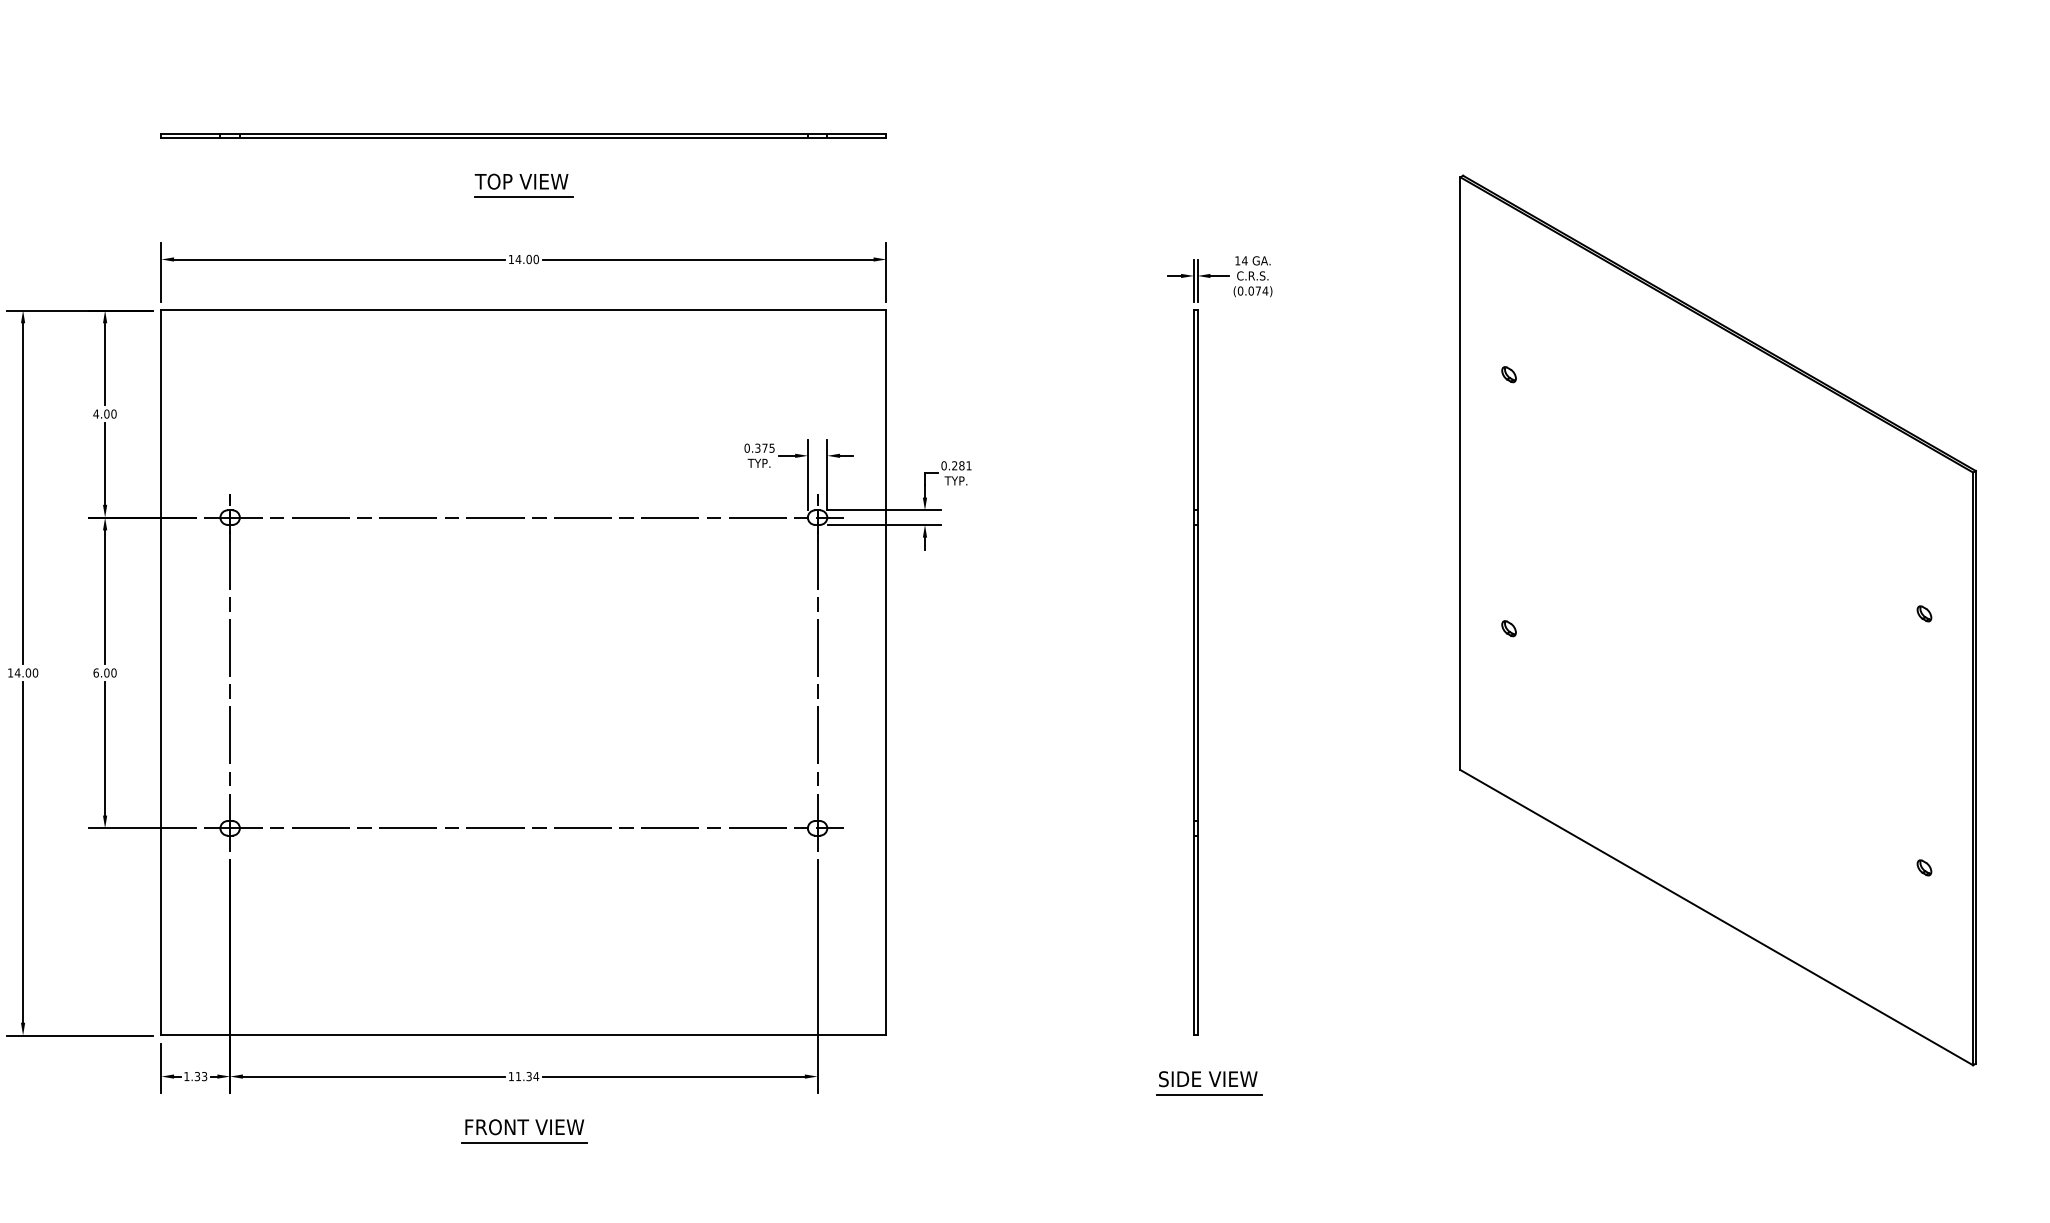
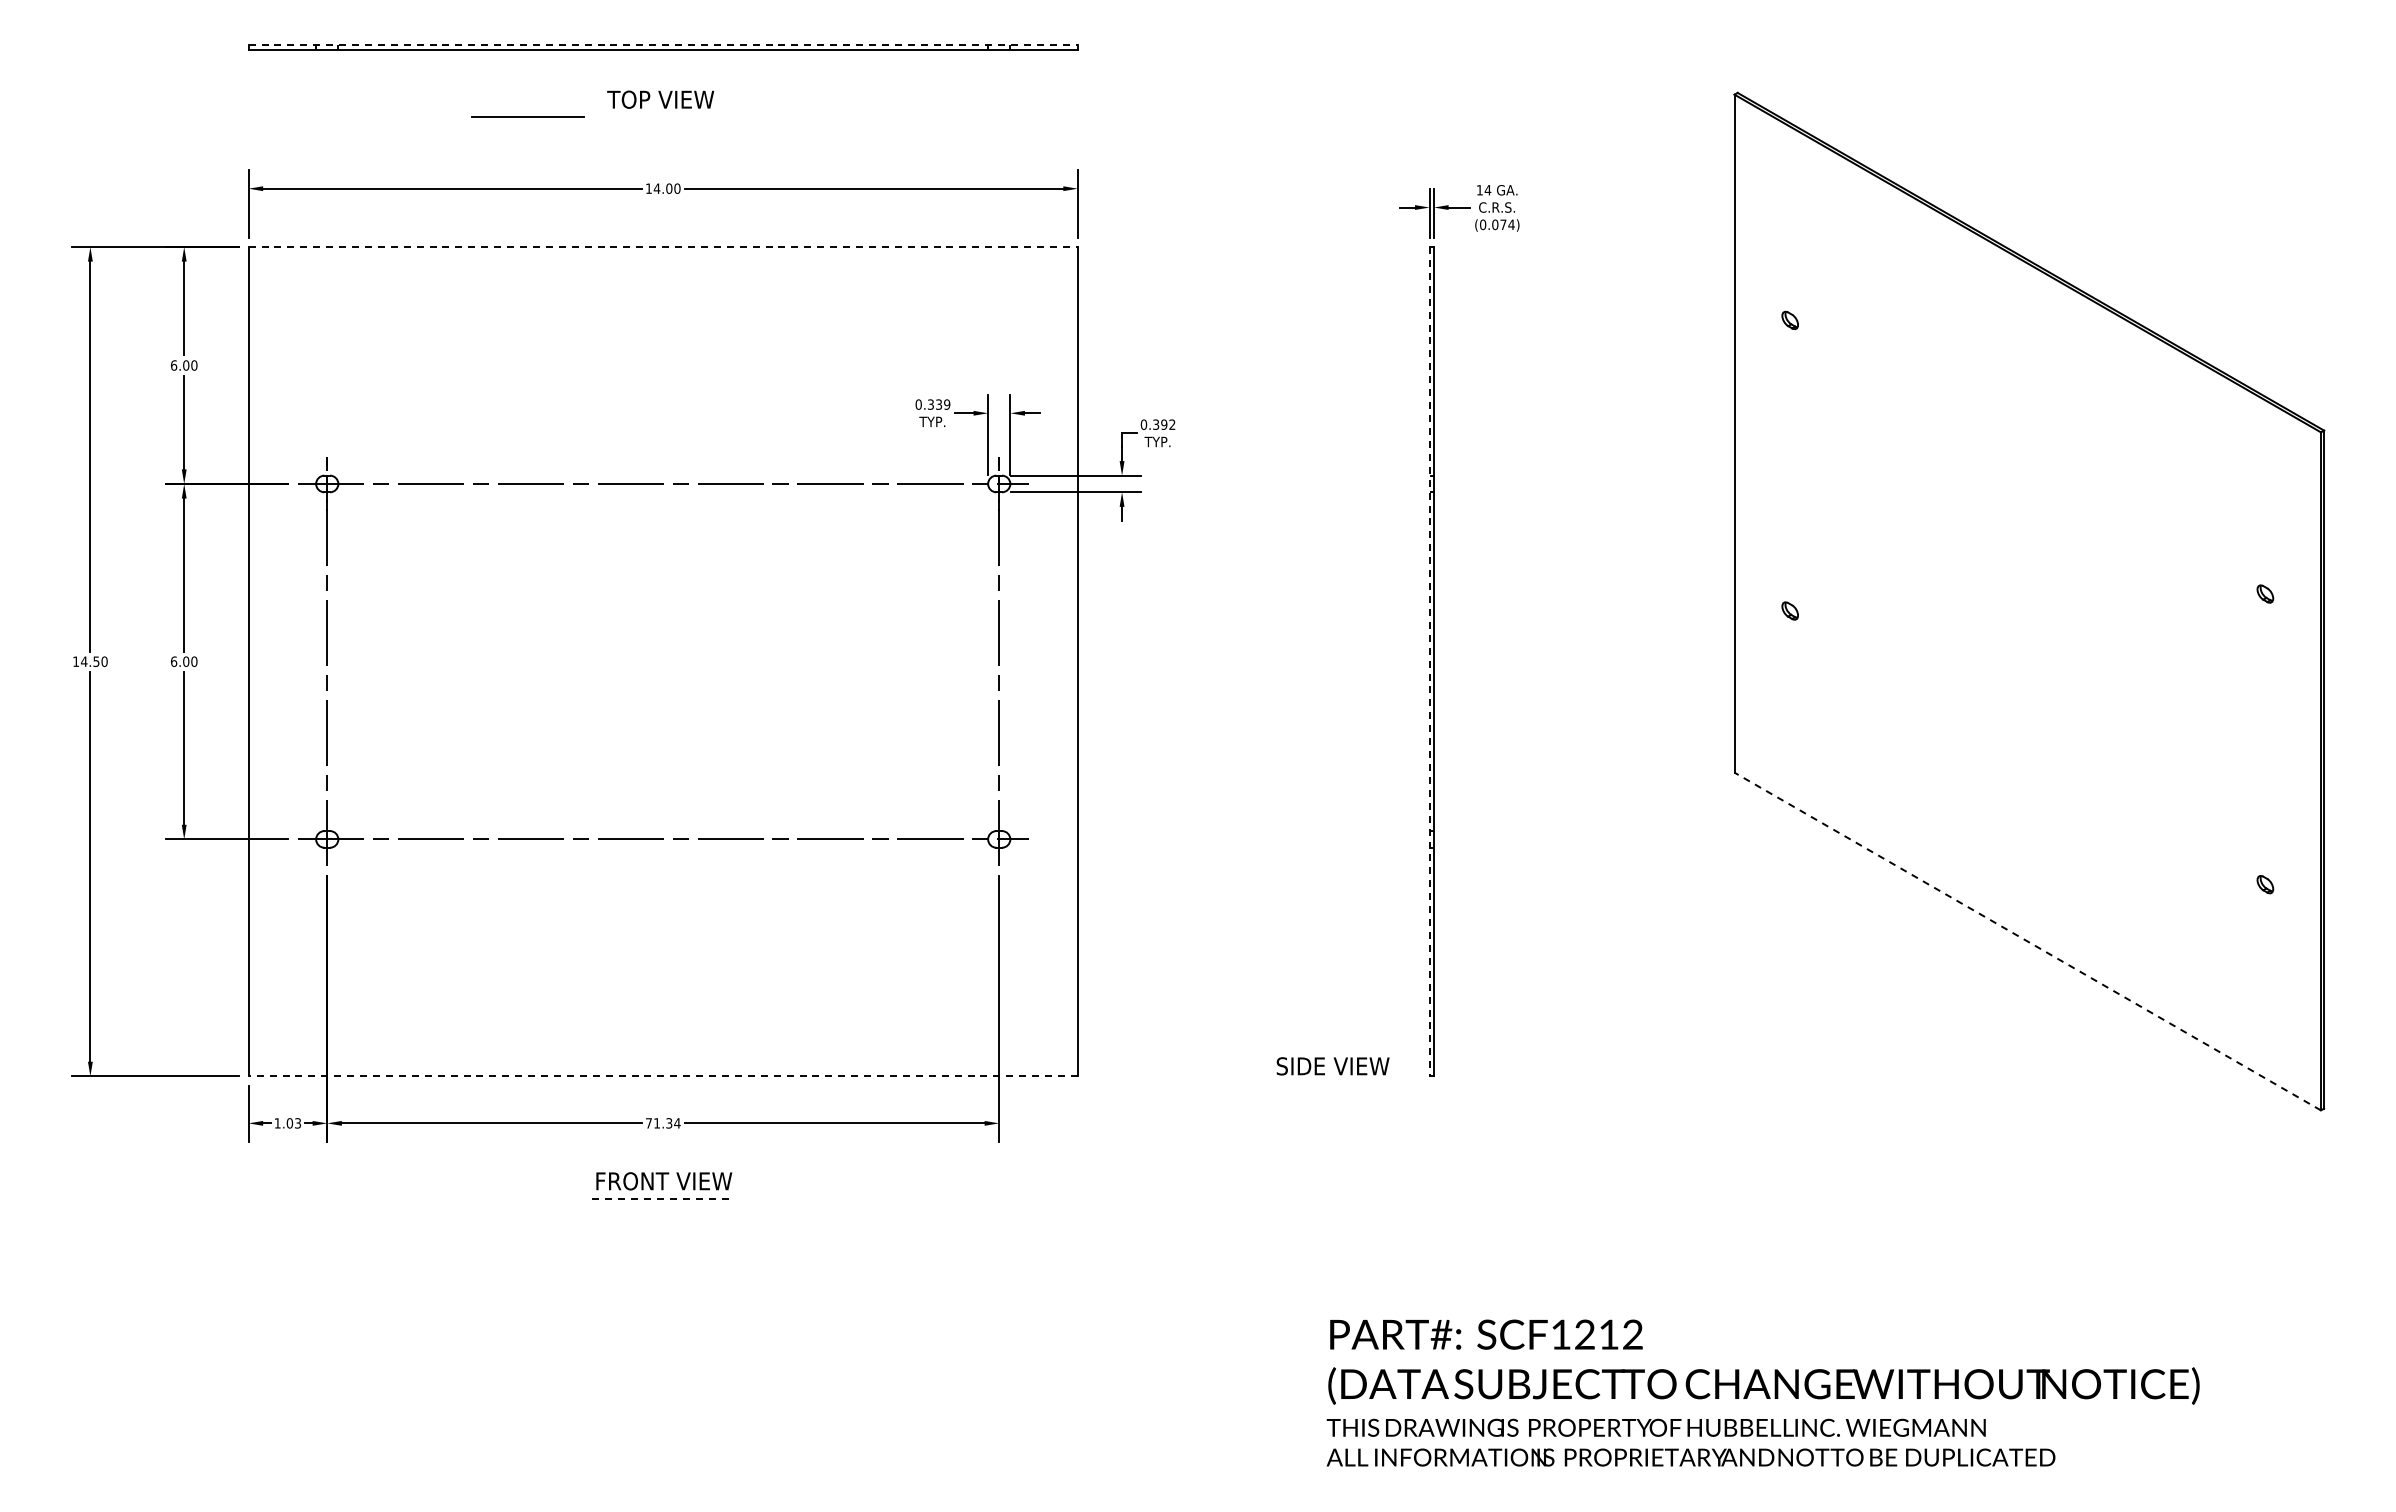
line: (524, 134) -> (663, 45), solid -> dashed
line: (523, 196) -> (527, 116), moved
line: (524, 310) -> (663, 247), solid -> dashed
text: (95, 414) -> (173, 365), 4.00 -> 6.00
text: (768, 448) -> (943, 404), 0.375 -> 0.339
text: (962, 465) -> (1164, 424), 0.281 -> 0.392
text: (28, 672) -> (96, 661), 14.00 -> 14.50
line: (1193, 672) -> (1429, 661), solid -> dashed
line: (1716, 917) -> (2027, 941), solid -> dashed
line: (524, 1035) -> (663, 1076), solid -> dashed
text: (197, 1076) -> (289, 1123), 1.33 -> 1.03
text: (510, 1076) -> (648, 1123), 11.34 -> 71.34
text: (1207, 1079) -> (1332, 1066), moved
line: (1209, 1095) -> (1447, 1144), removed
line: (524, 1142) -> (664, 1198), solid -> dashed

